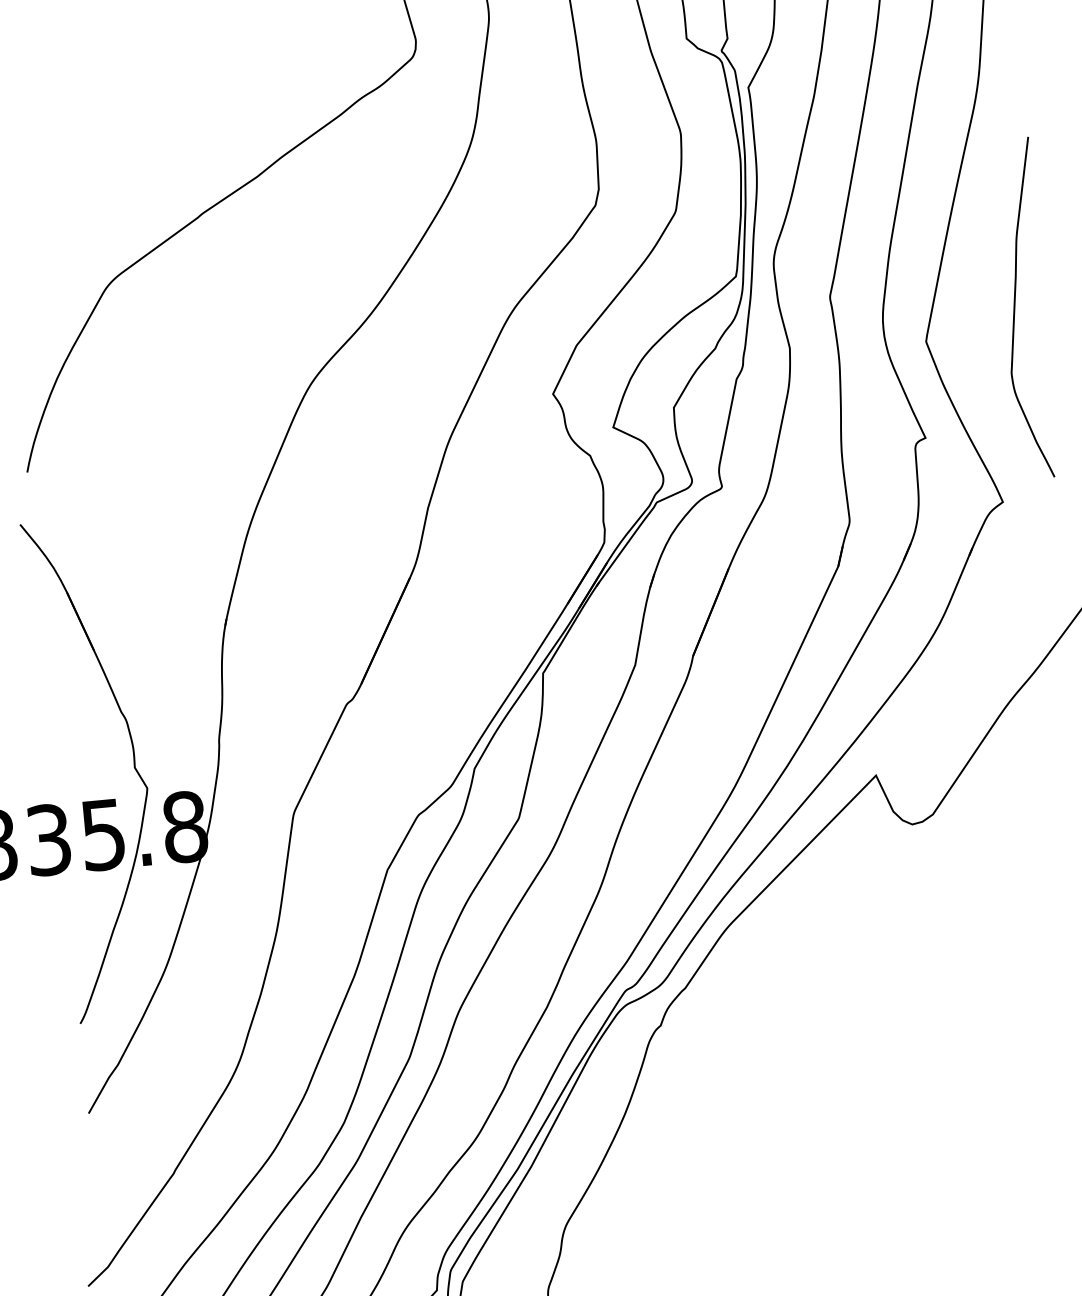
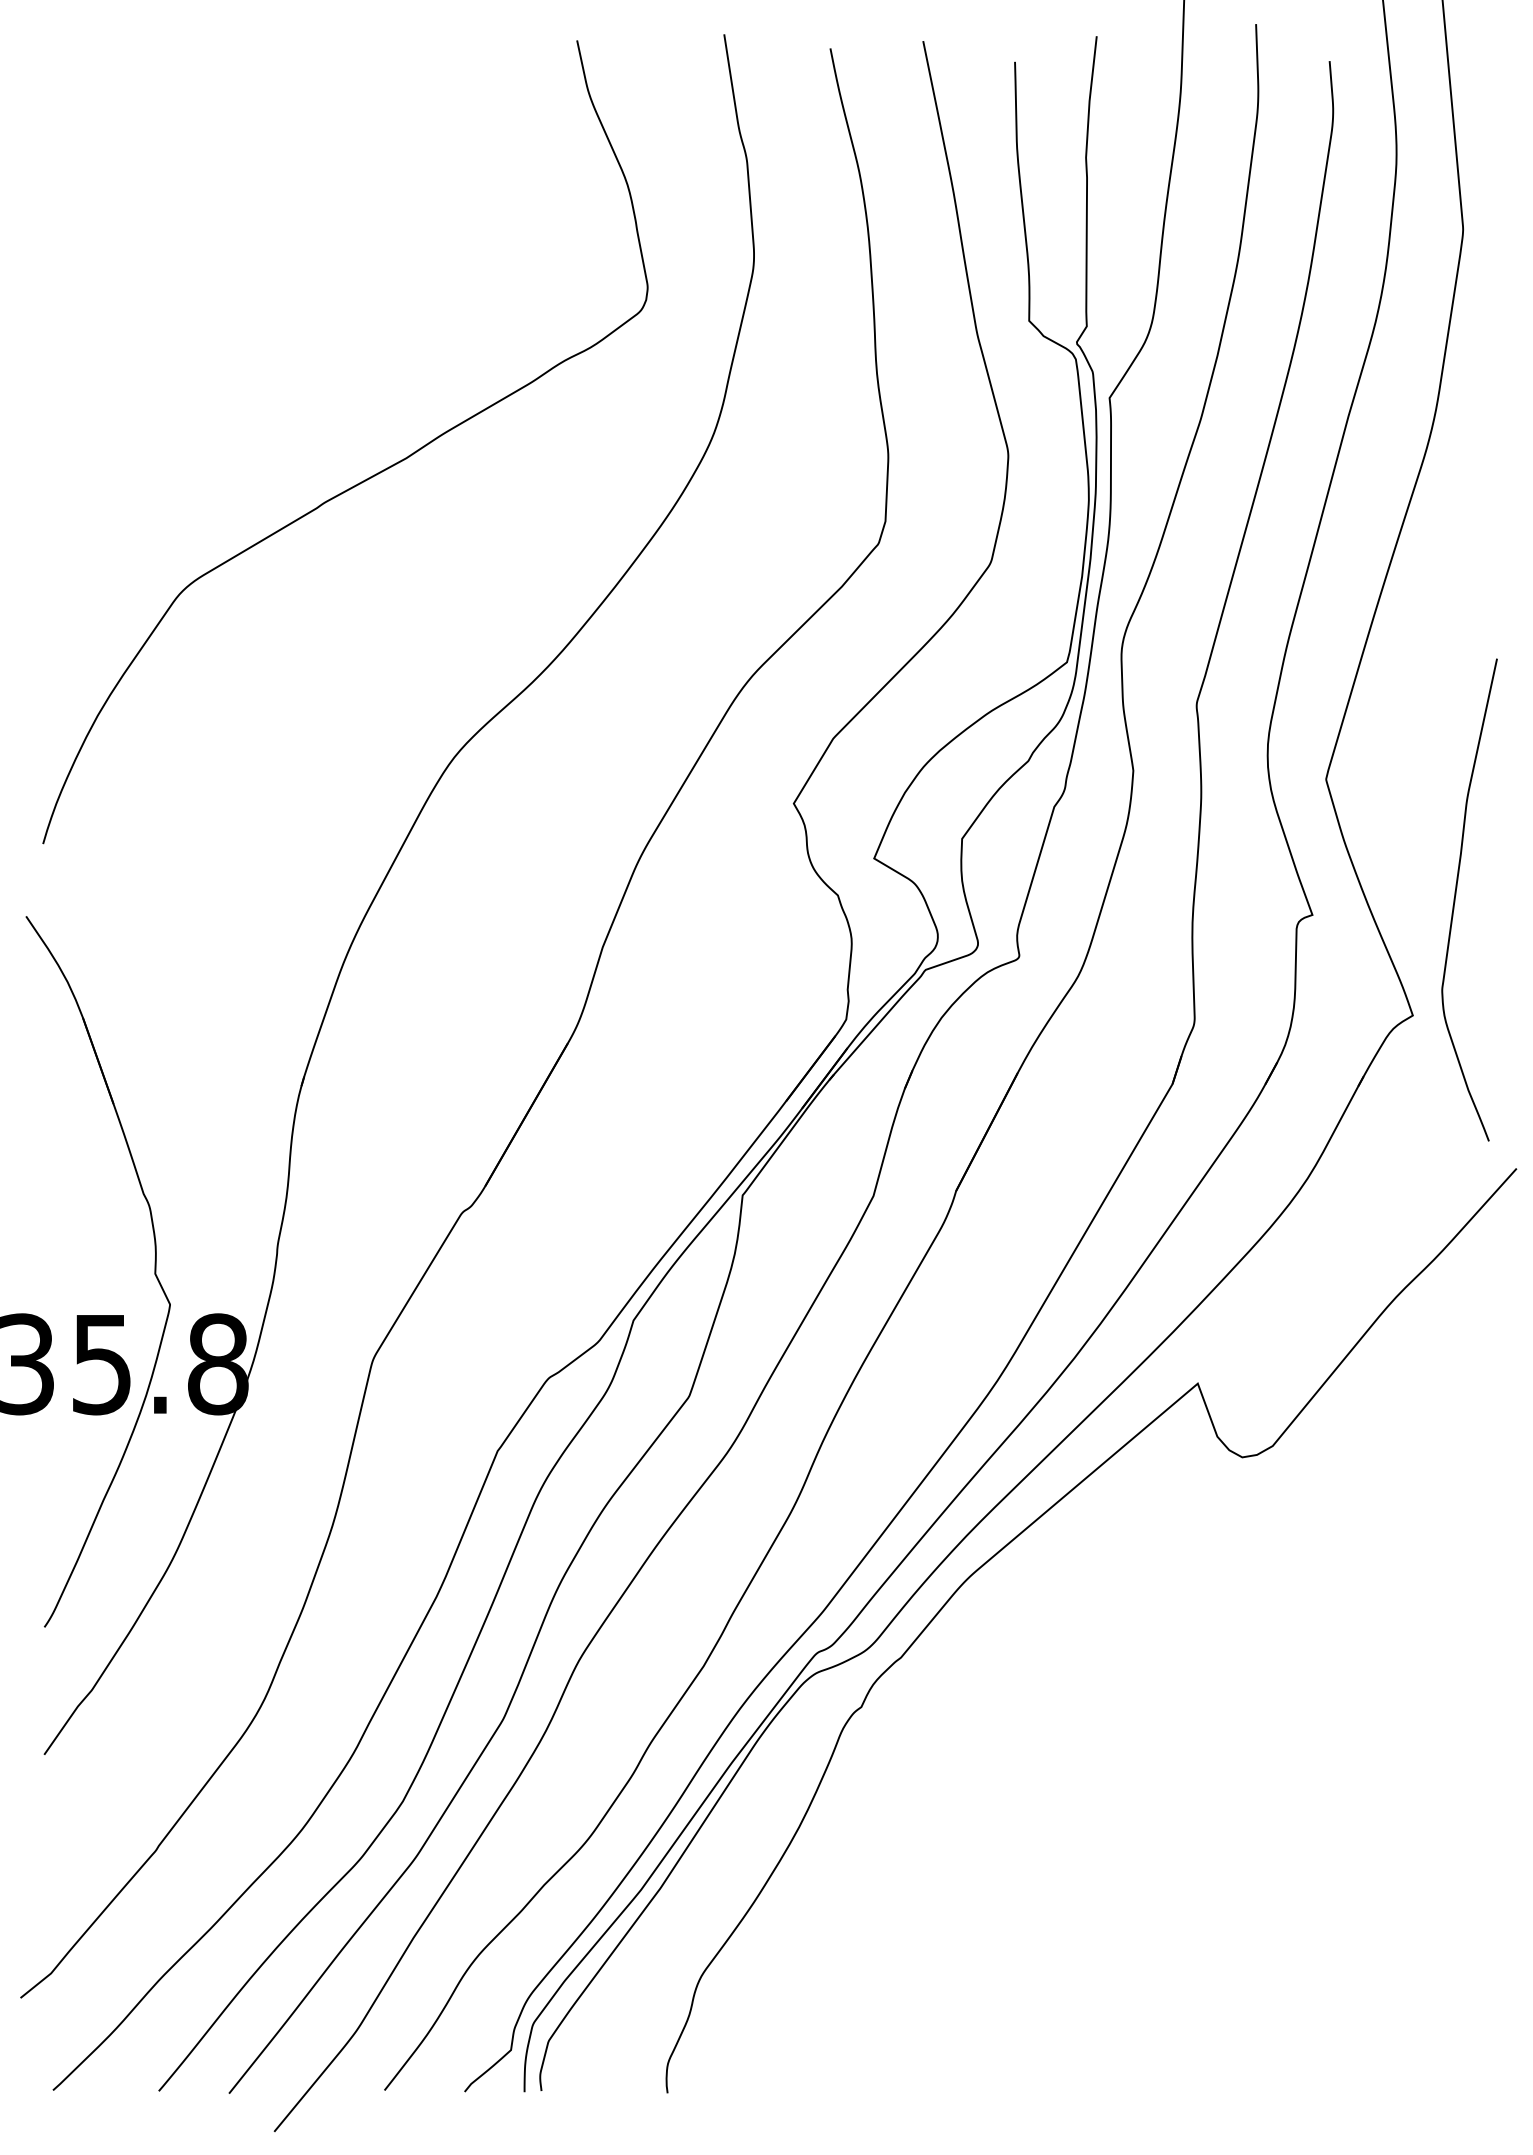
curve: (1015, 306) -> (1456, 895), moved

